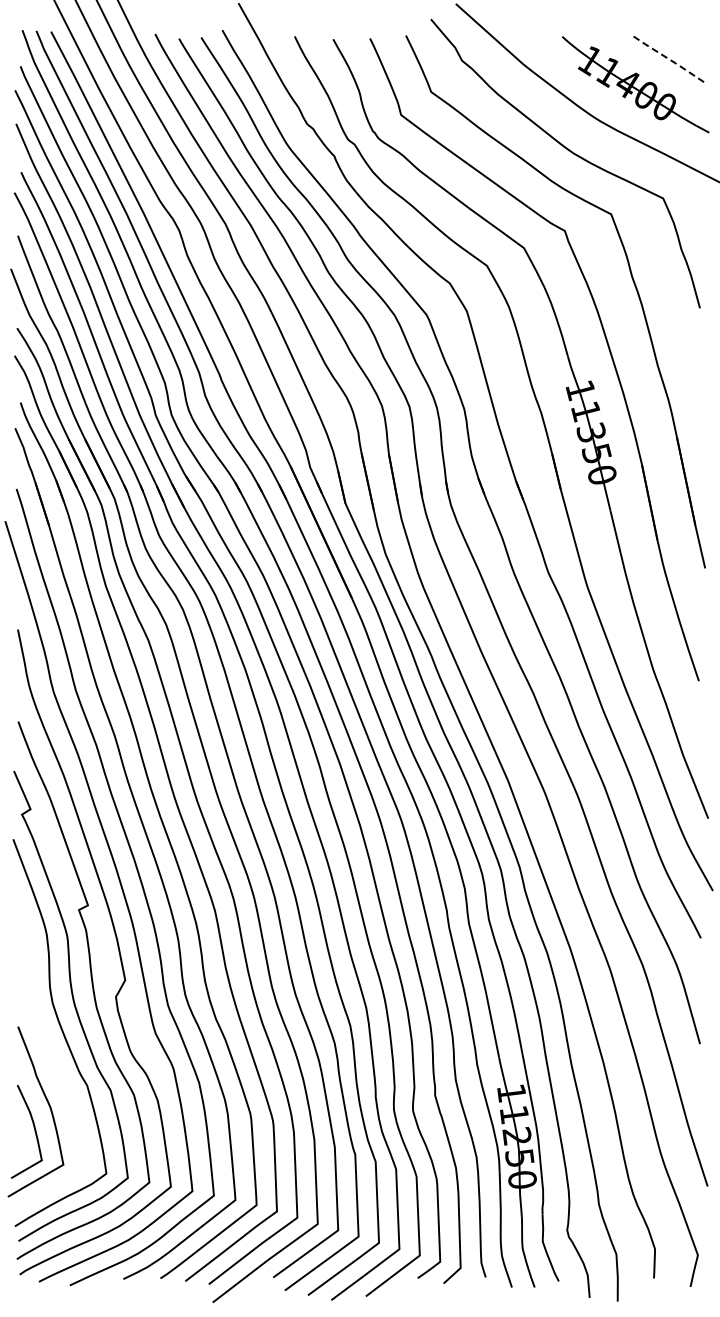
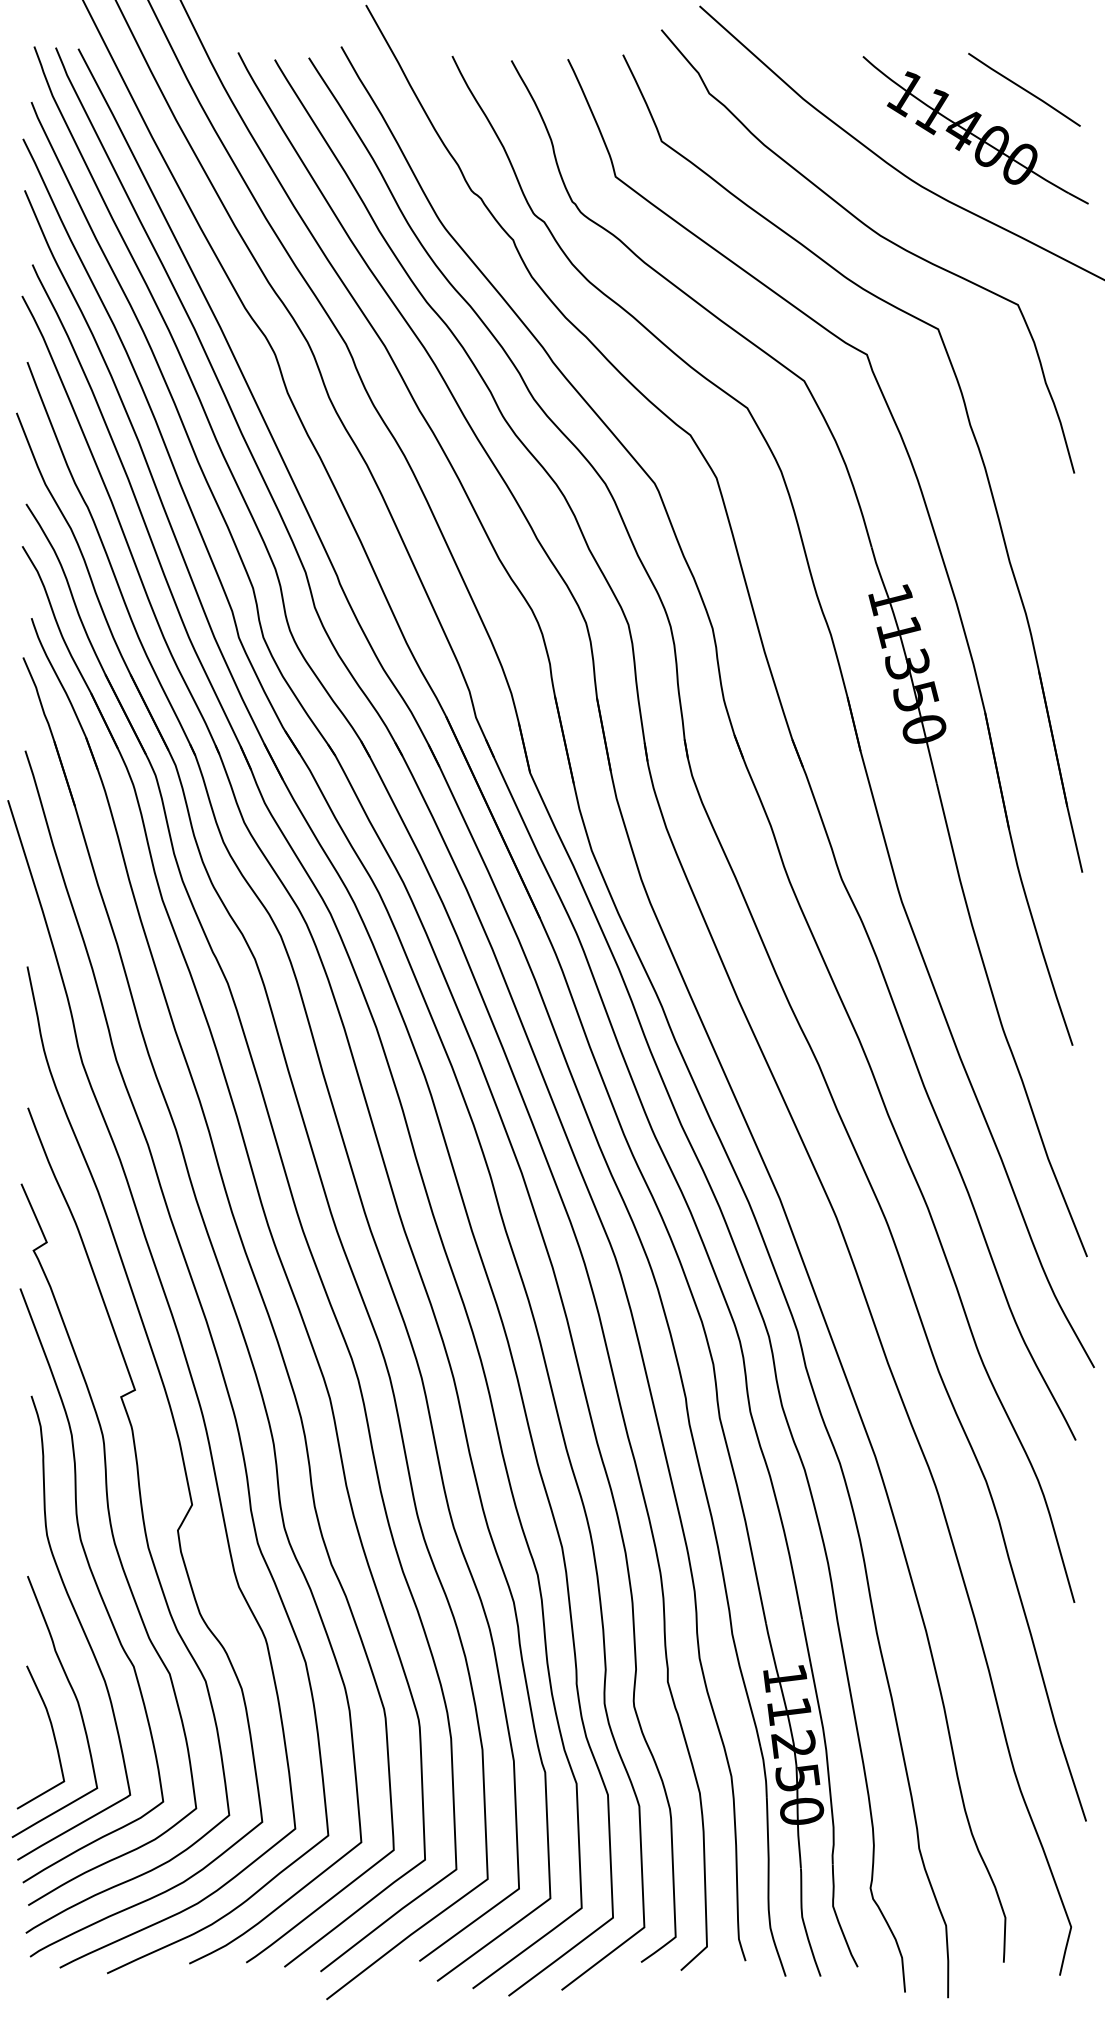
line: (667, 58) -> (1024, 90), dashed -> solid
curve: (51, 1058) -> (78, 1625), added

